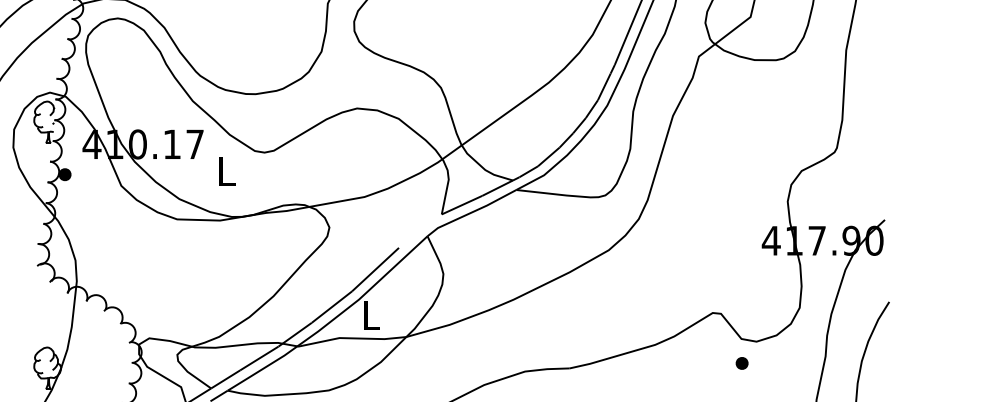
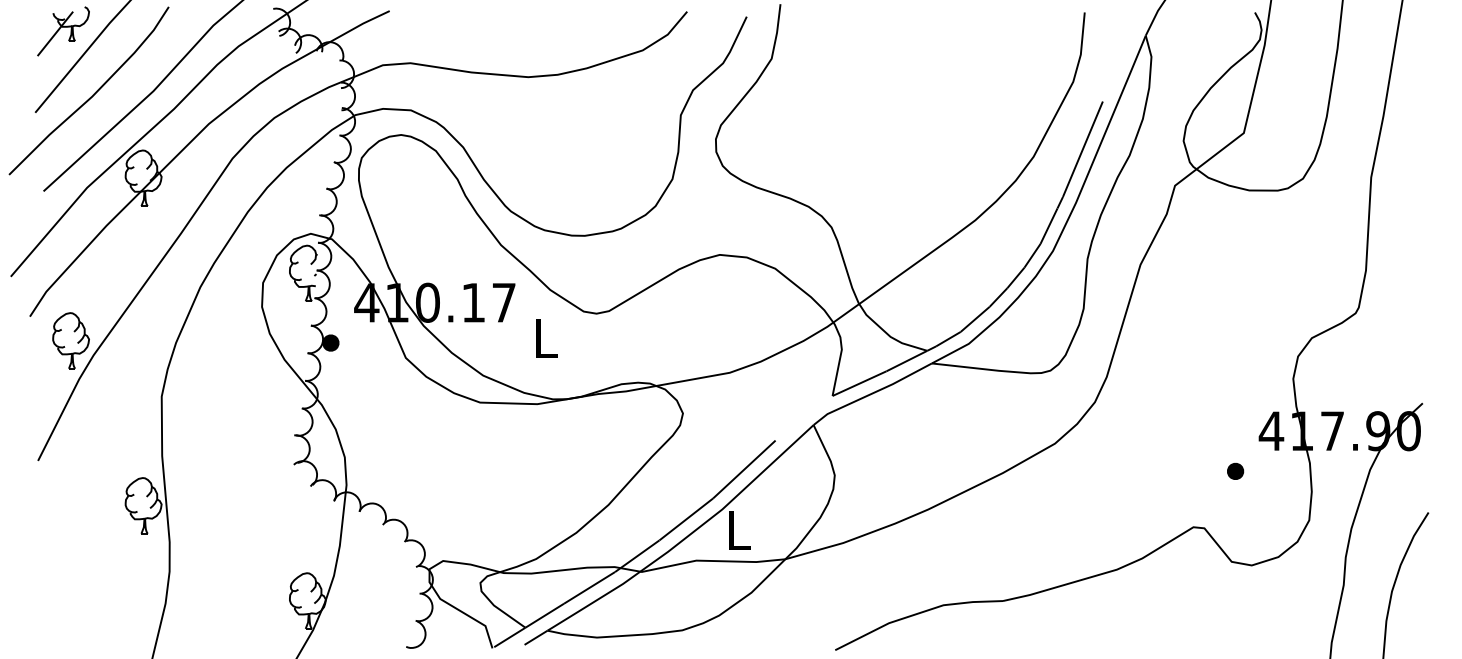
part: (742, 362) -> (1235, 470), moved

